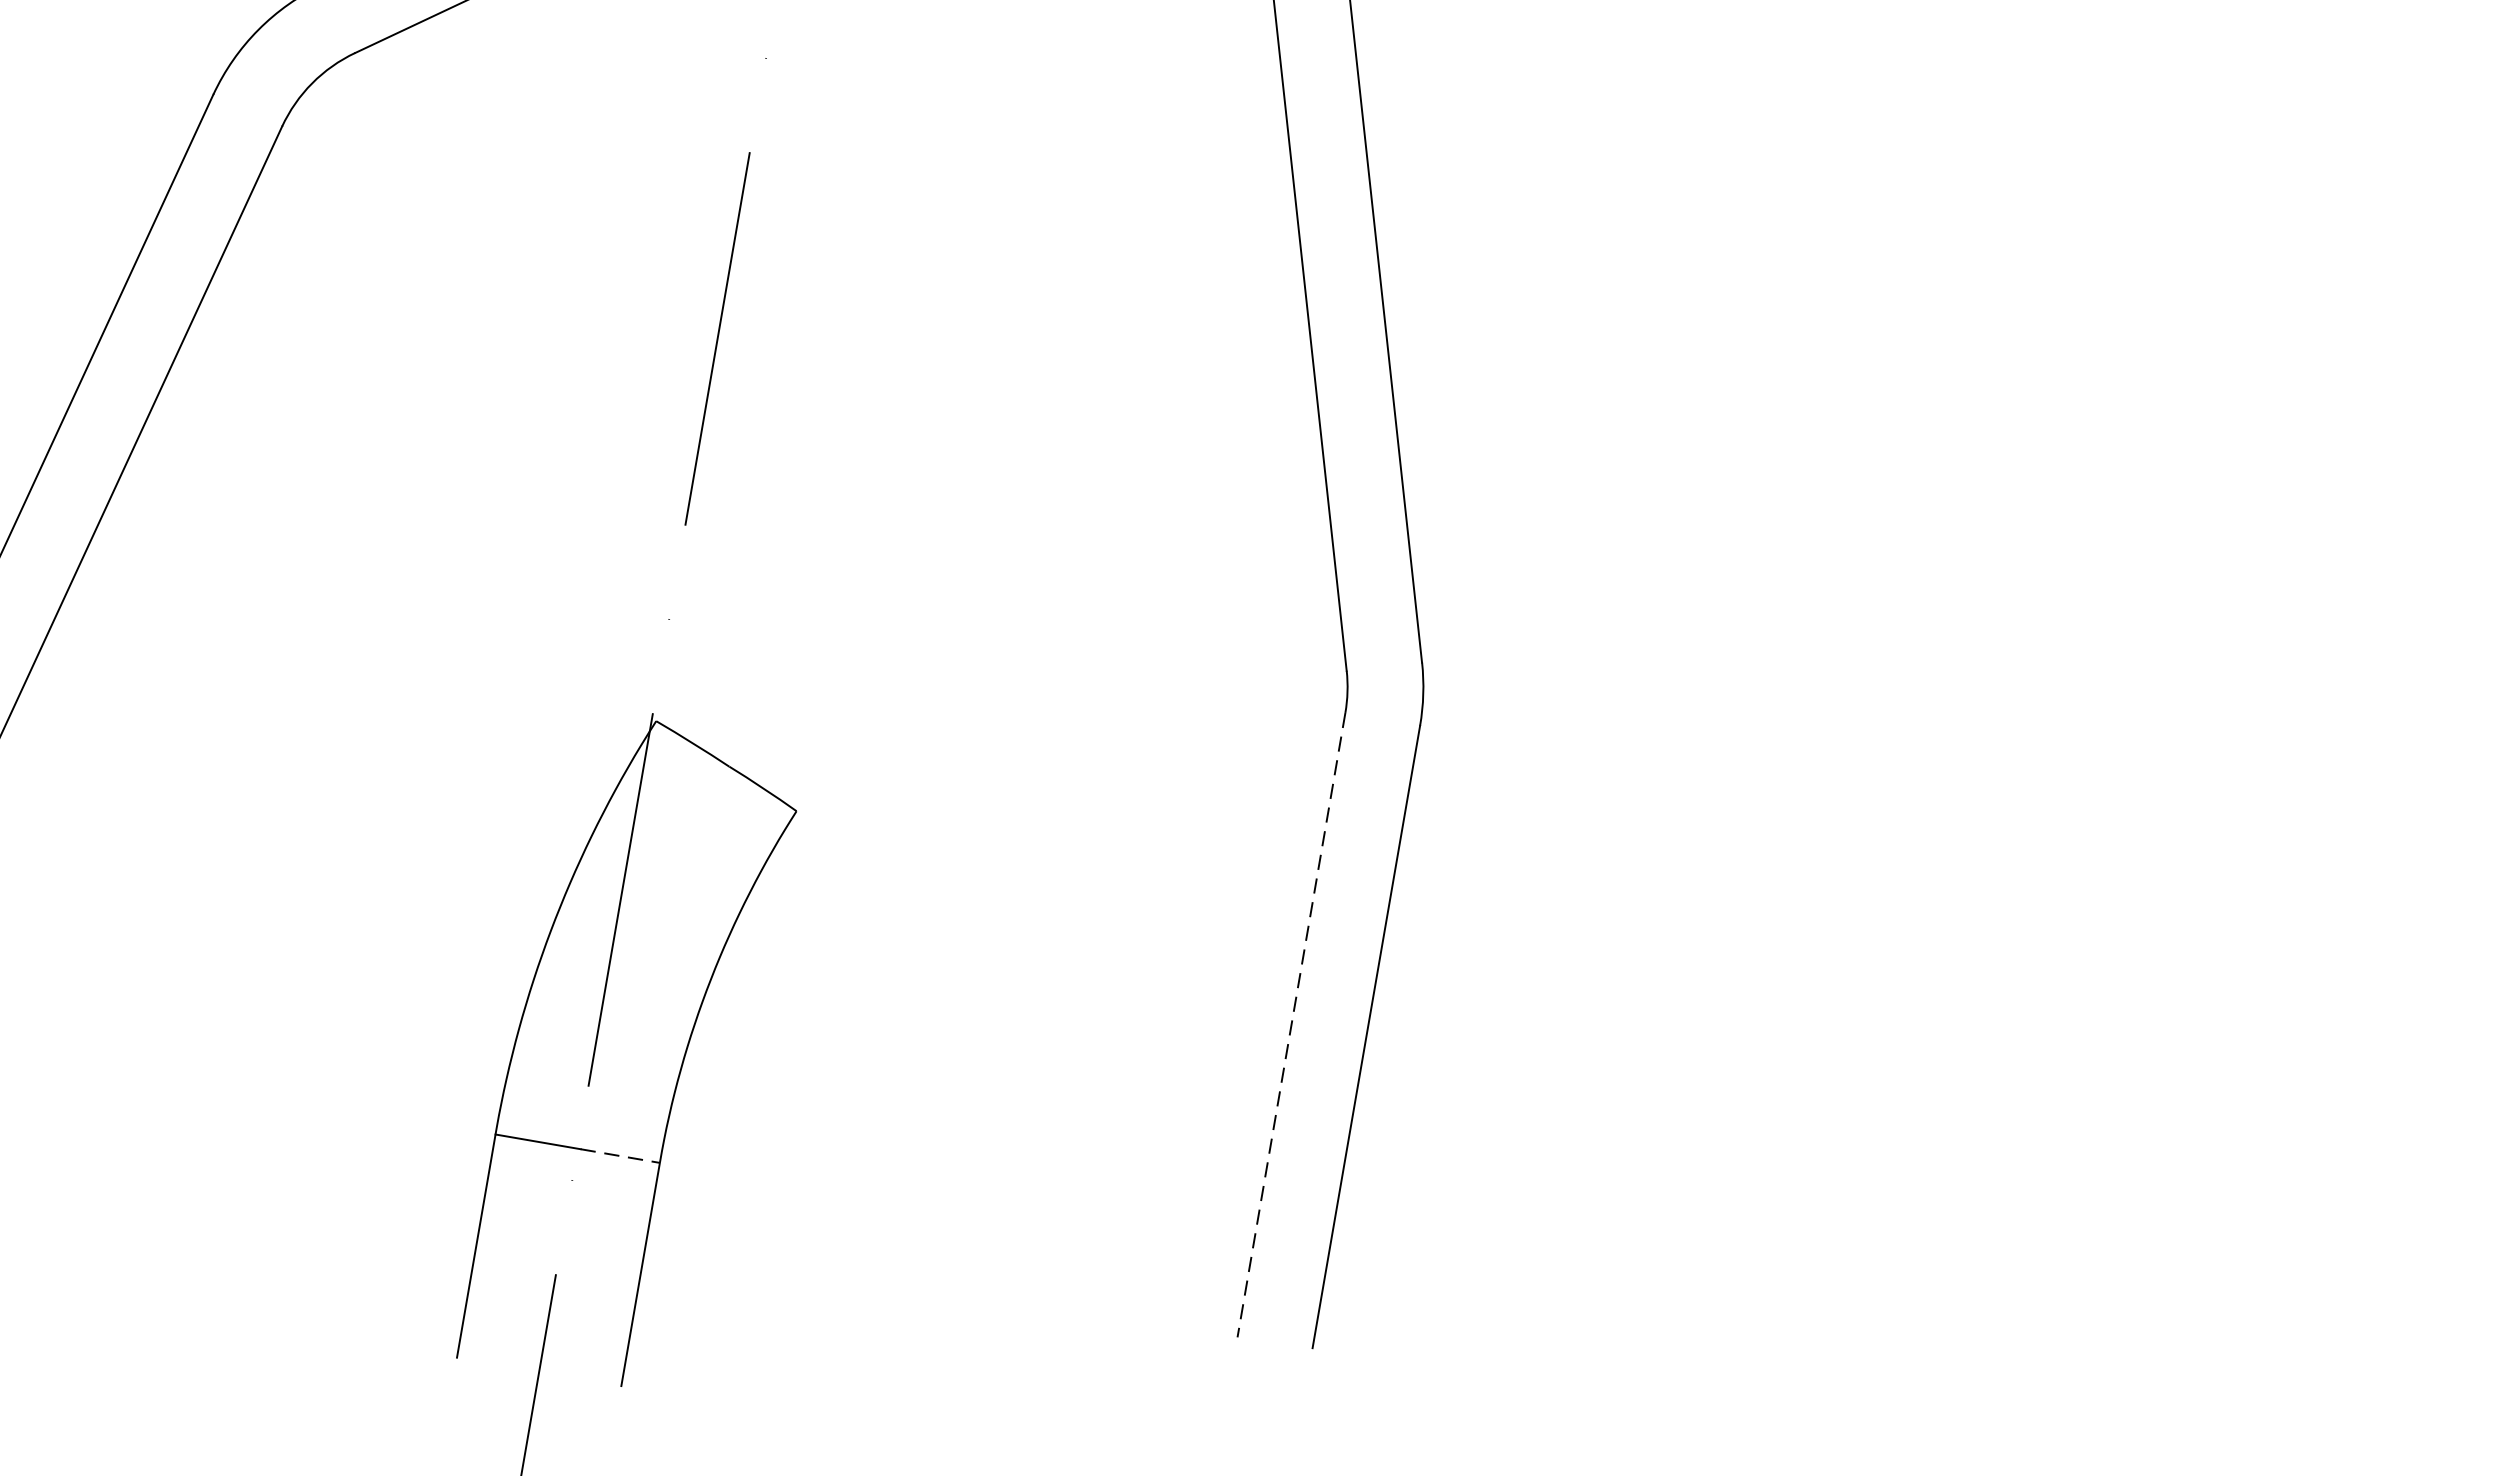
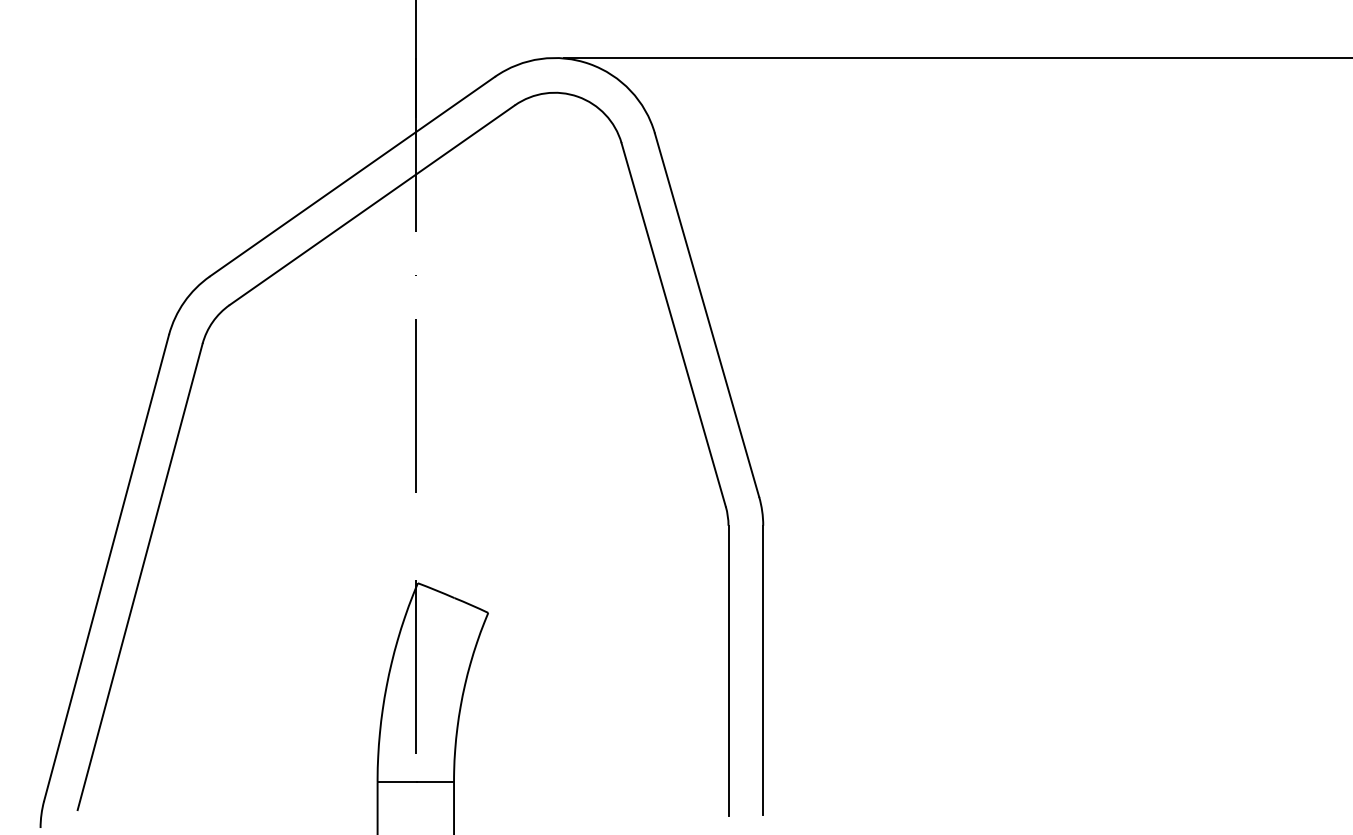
line: (1291, 1026) -> (728, 671), dashed -> solid
line: (622, 1156) -> (436, 782), dashed -> solid

